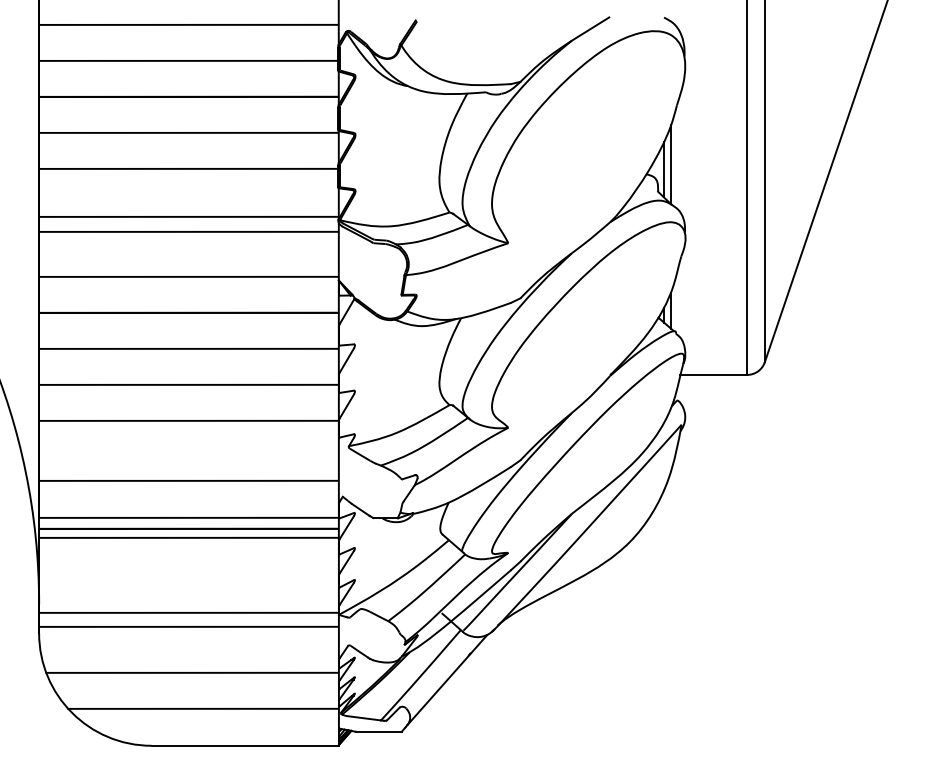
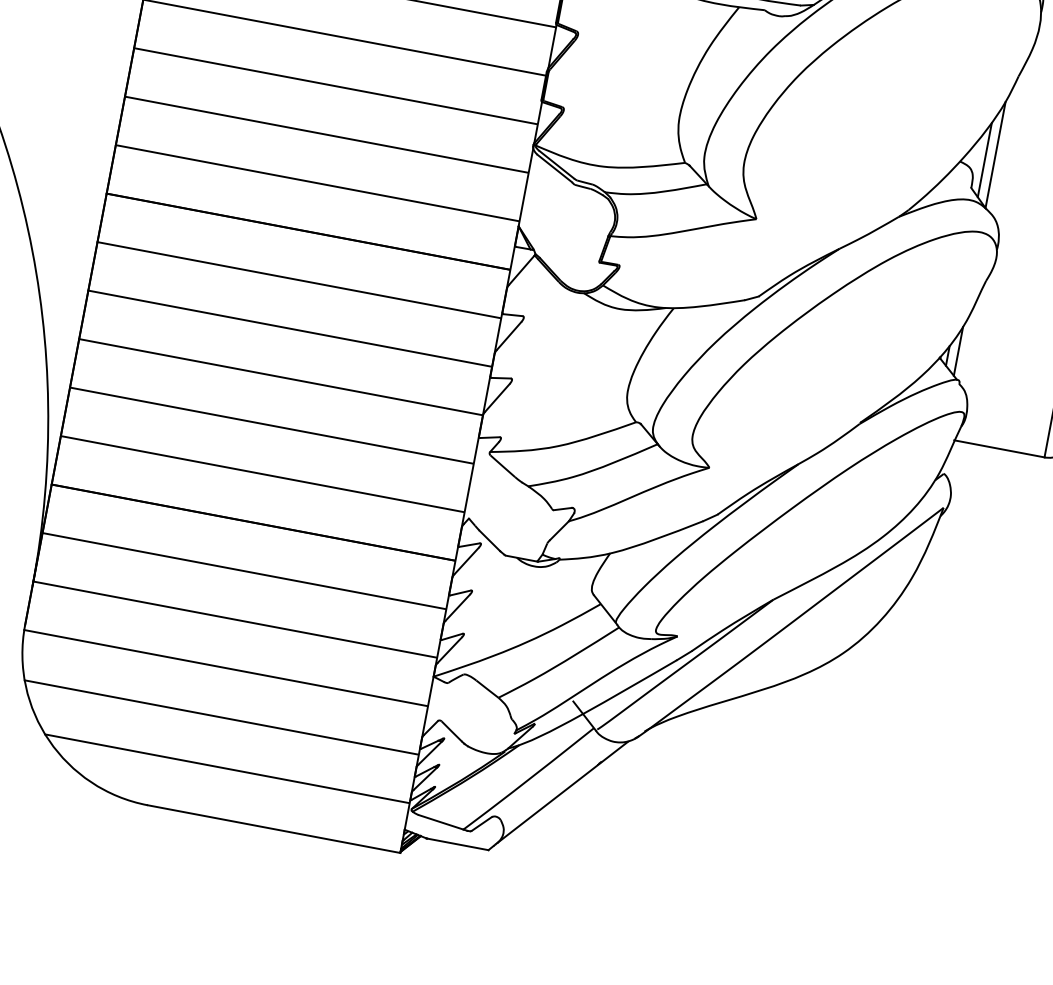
line: (188, 216) -> (326, 134), moved
line: (188, 231) -> (335, 85), moved
line: (188, 480) -> (271, 425), moved
line: (188, 517) -> (262, 473), moved
line: (188, 537) -> (243, 570), moved
line: (188, 612) -> (225, 667), moved
line: (188, 626) -> (234, 619), moved

